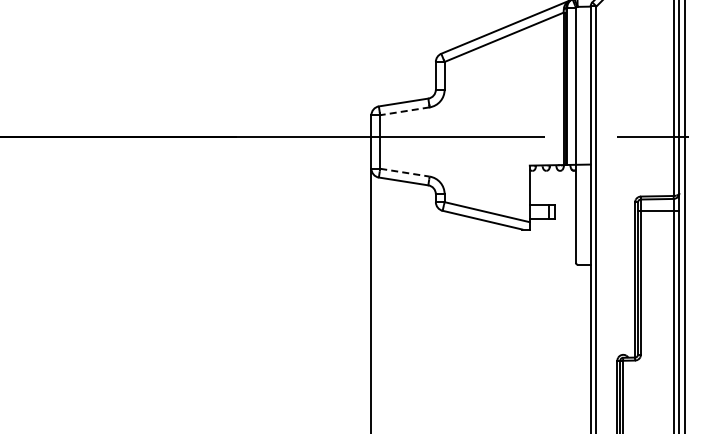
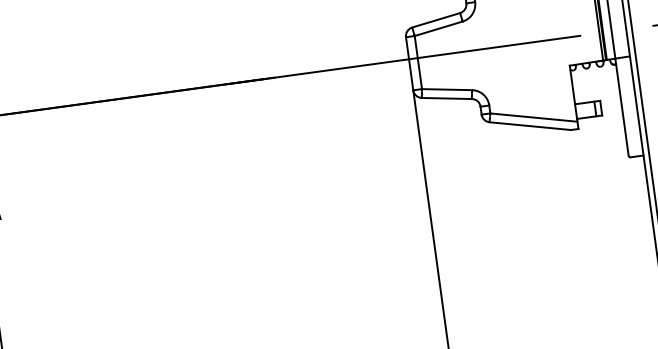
line: (404, 111) -> (438, 29), dashed -> solid
line: (405, 172) -> (447, 89), dashed -> solid

